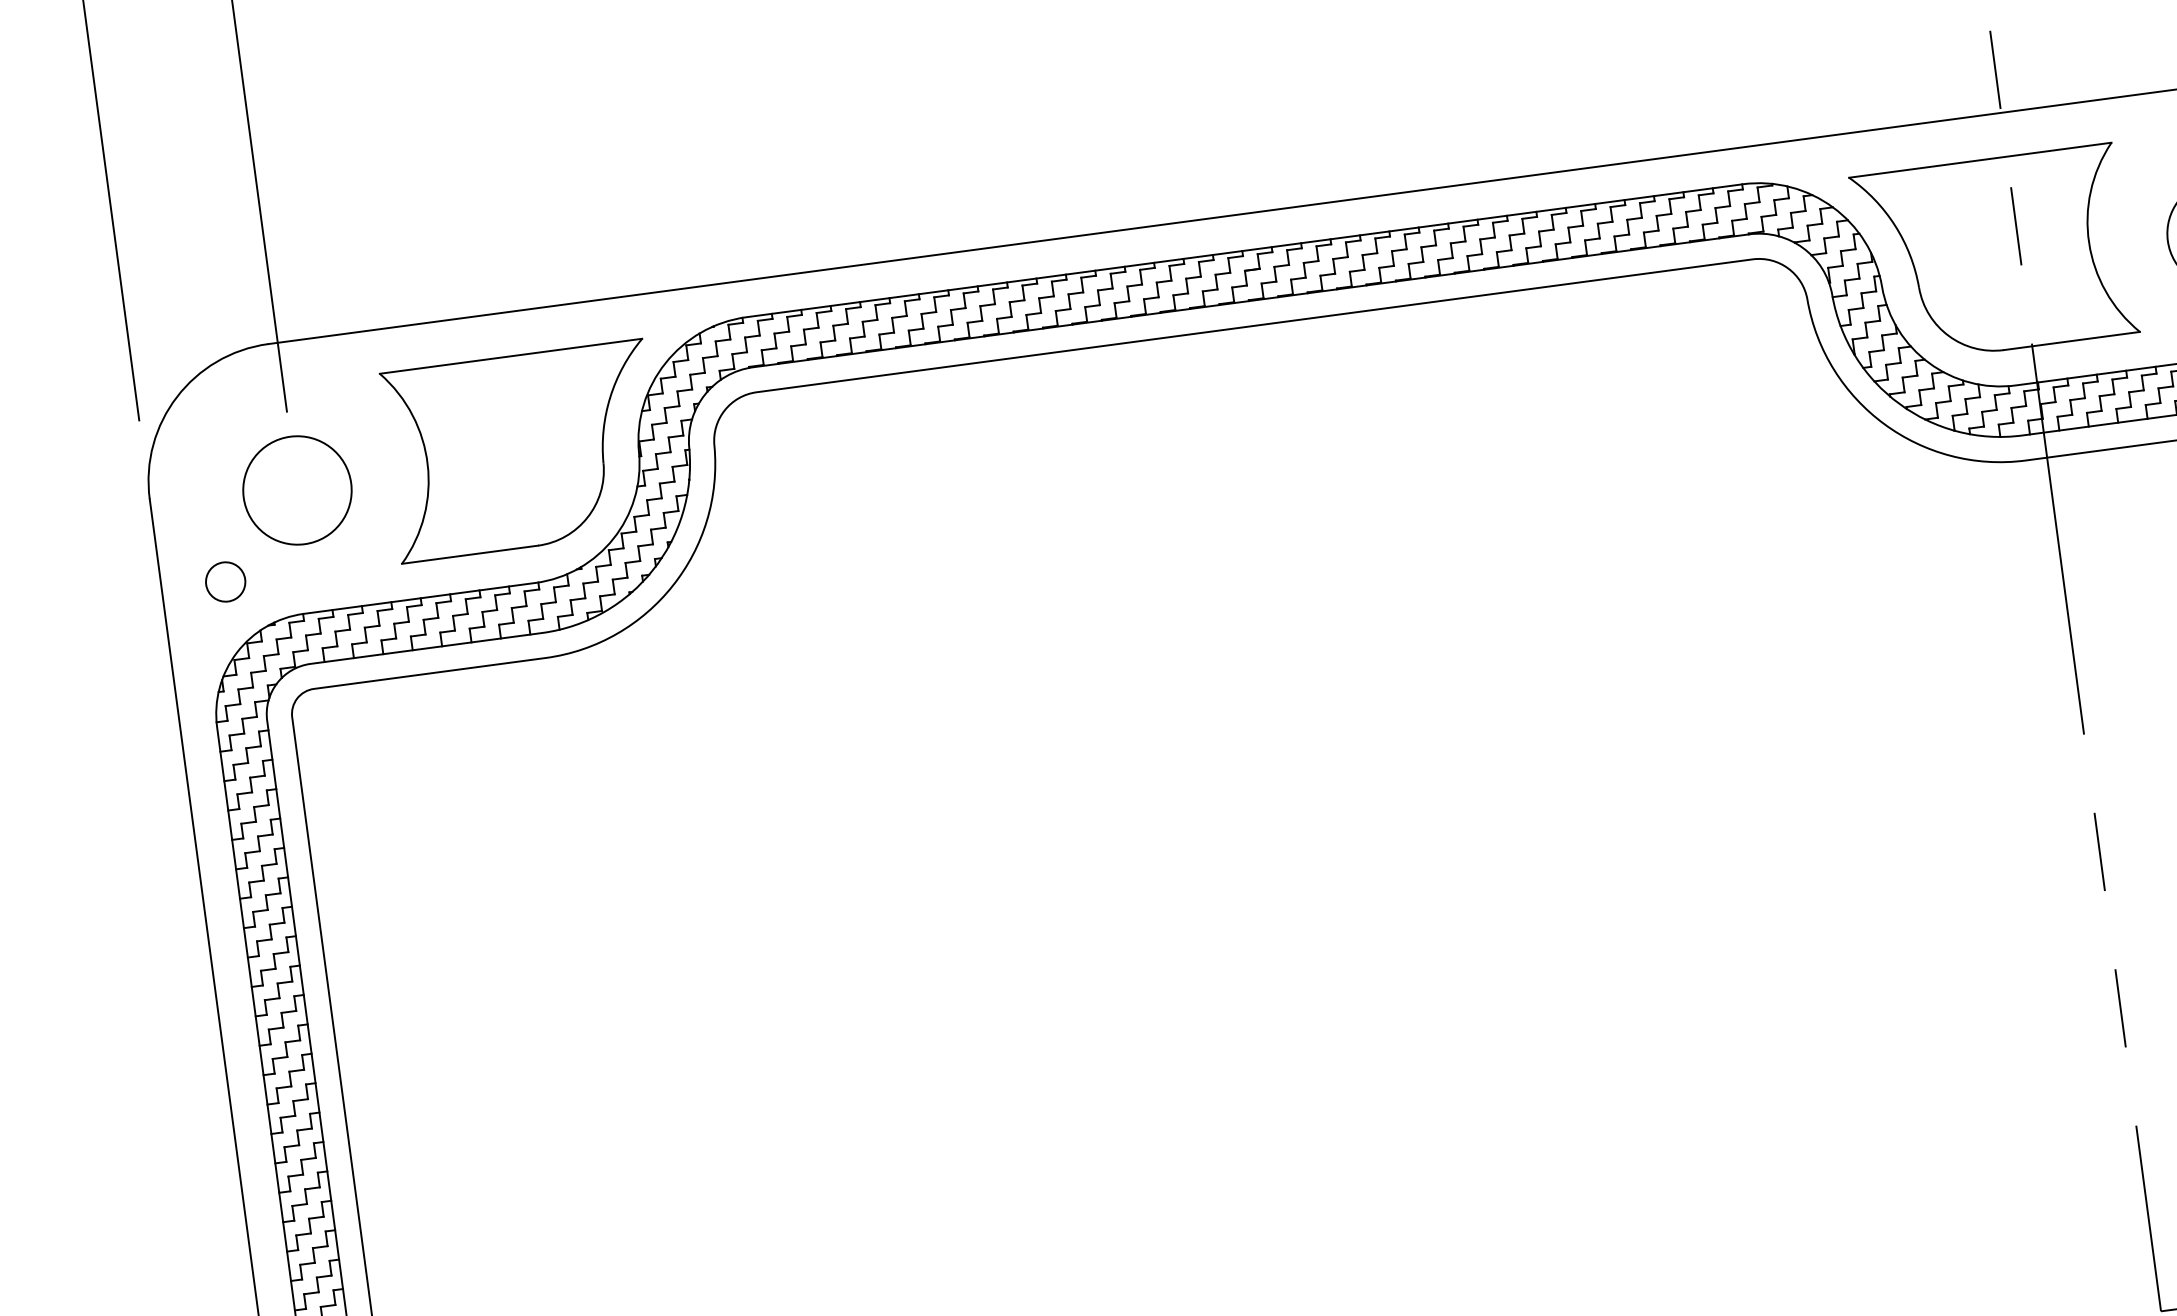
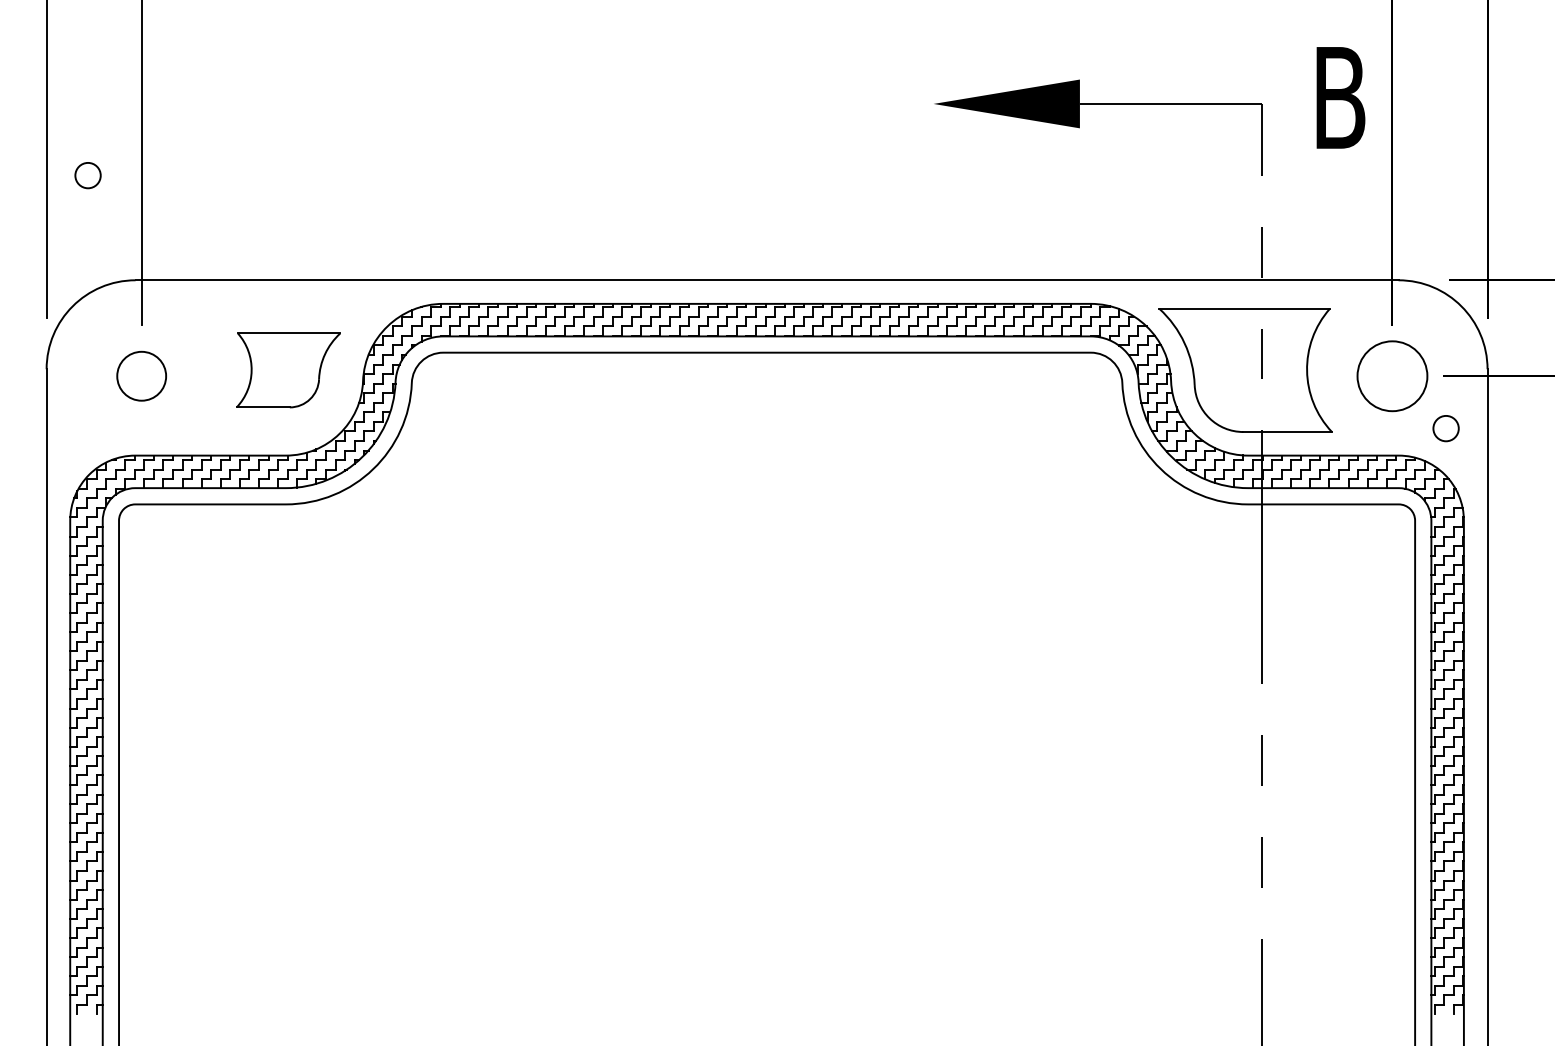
part: (522, 451) -> (288, 370), size x0.6
circle: (297, 490) -> (141, 376), size x0.7
circle: (224, 581) -> (87, 175), moved

